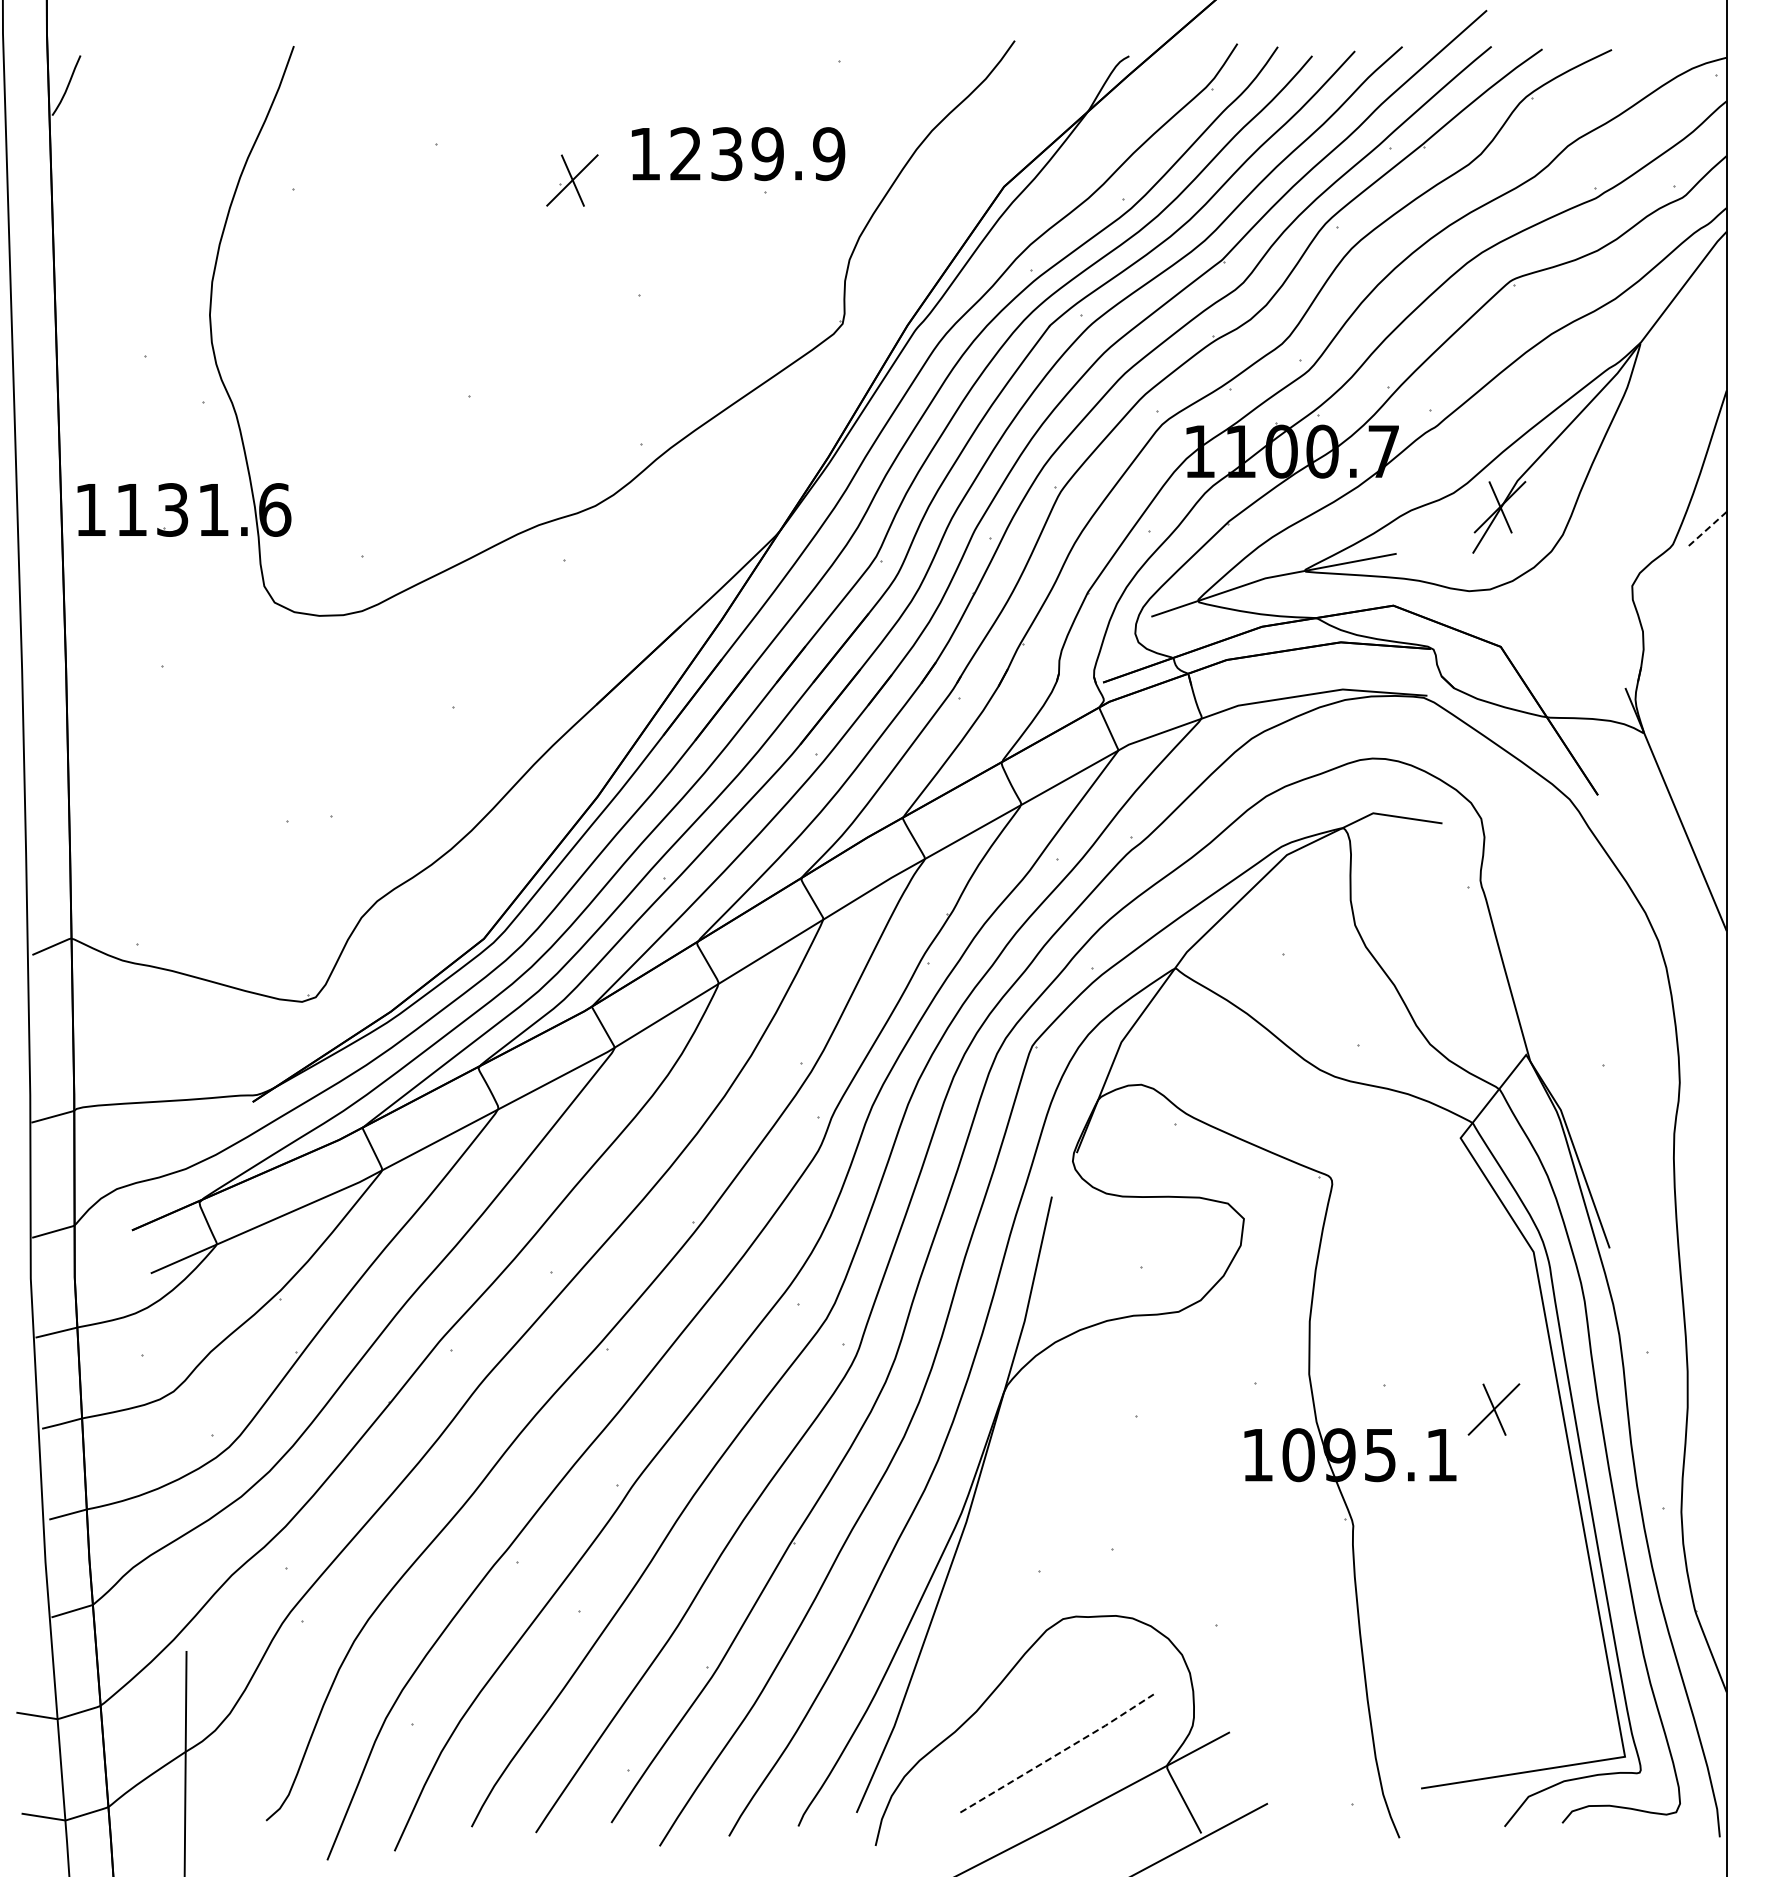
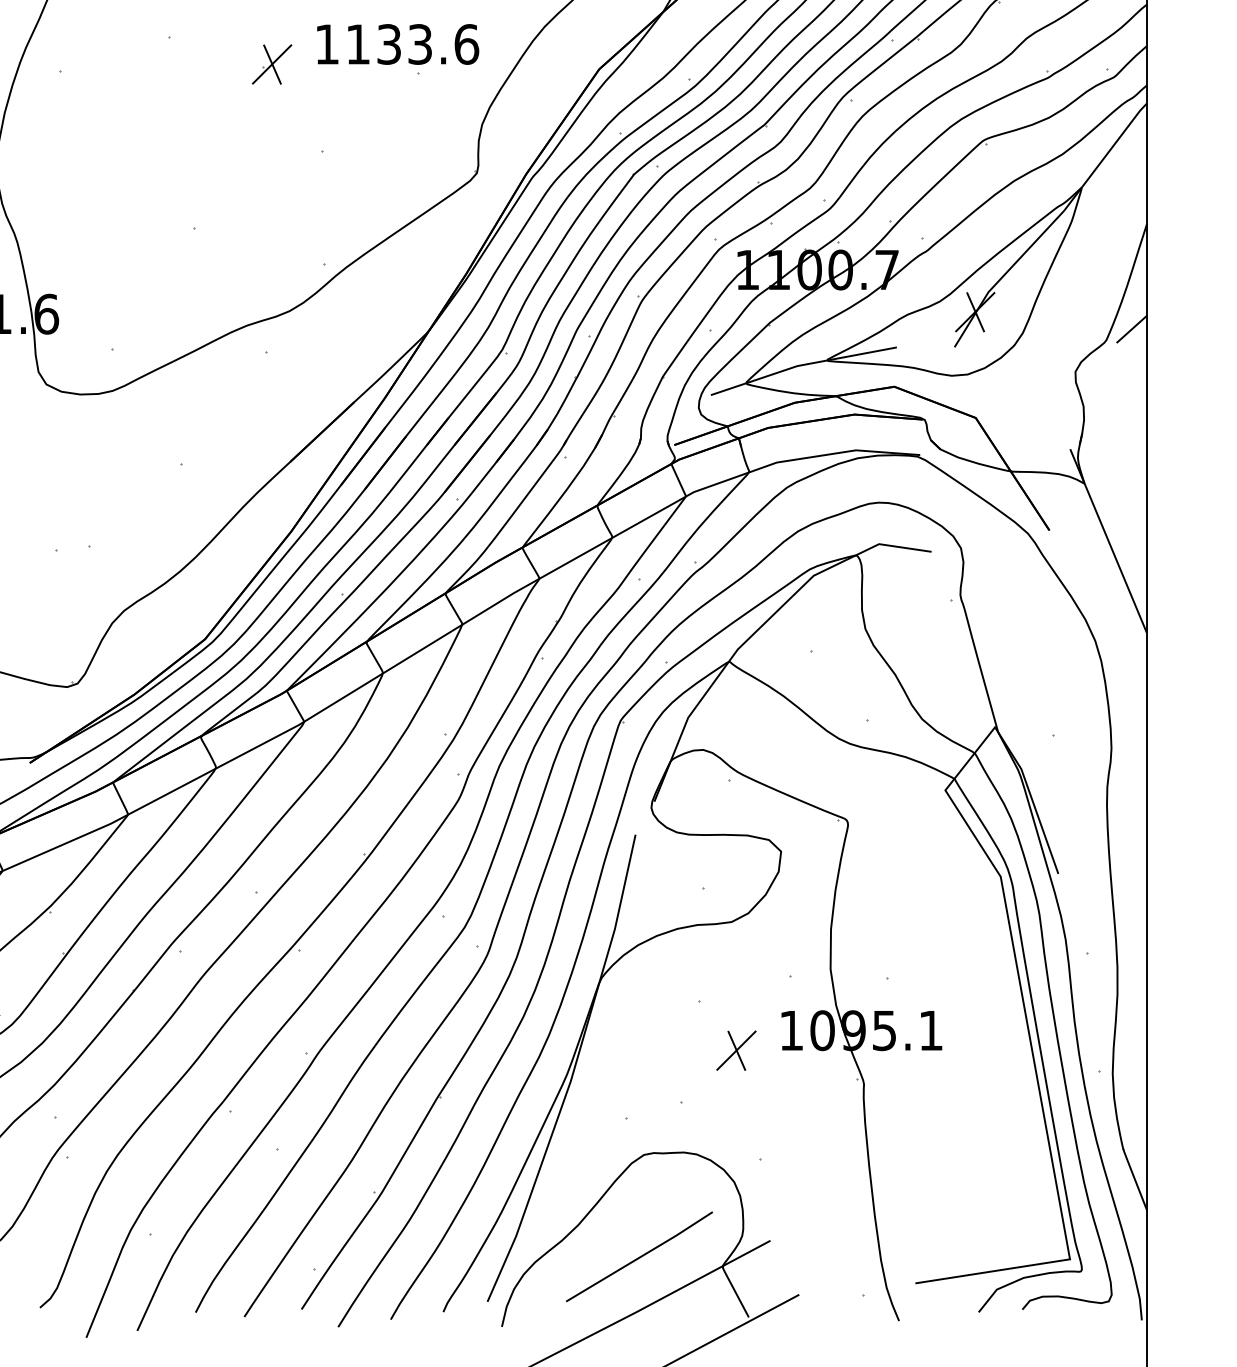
text: (757, 154) -> (412, 44), 1239.9 -> 1133.6
line: (1706, 530) -> (1131, 329), dashed -> solid
part: (1493, 1409) -> (736, 1050), moved
line: (1058, 1753) -> (640, 1256), dashed -> solid

